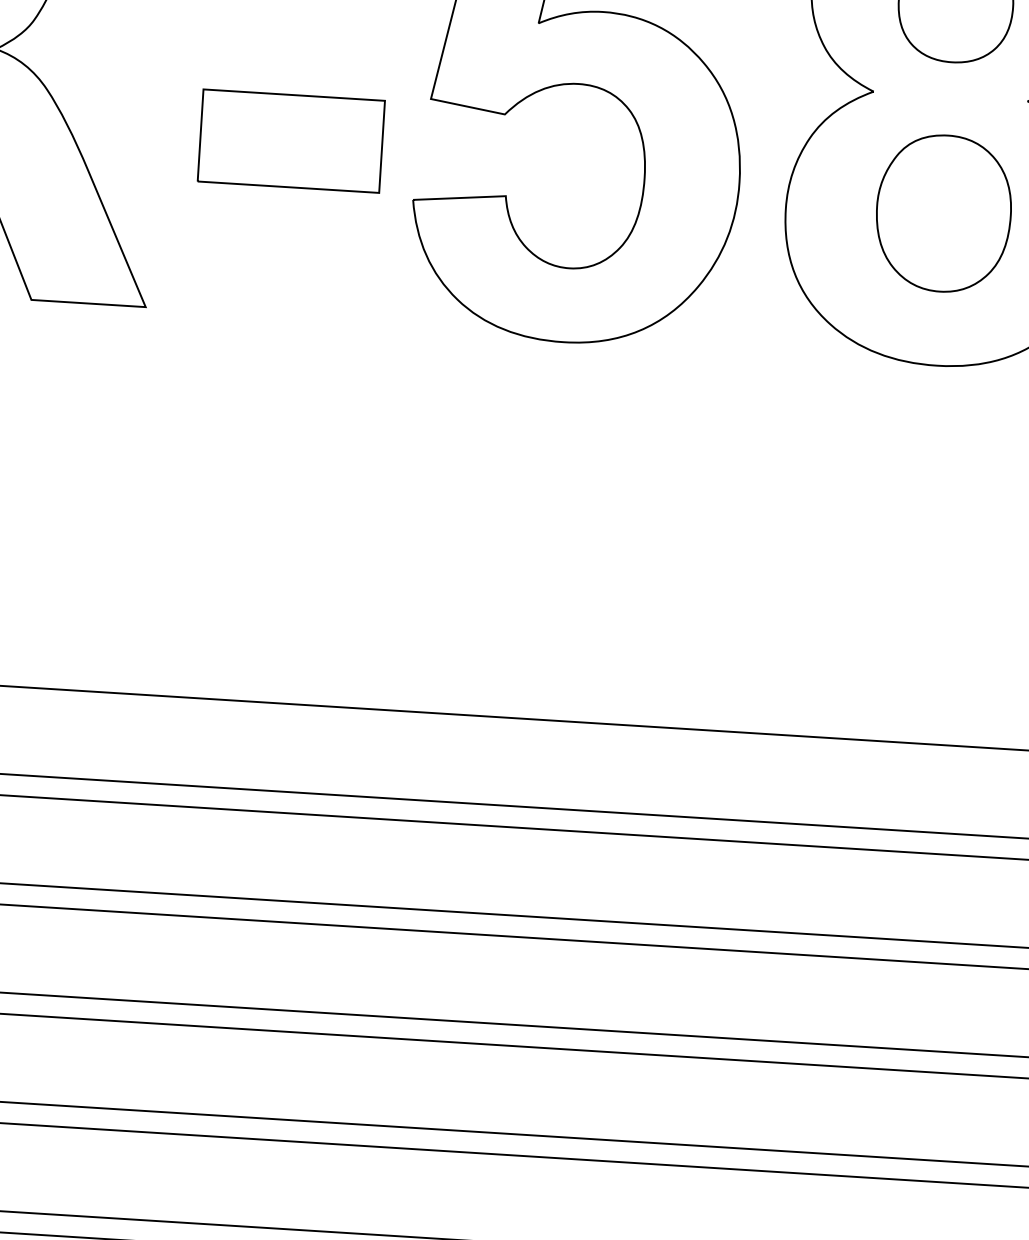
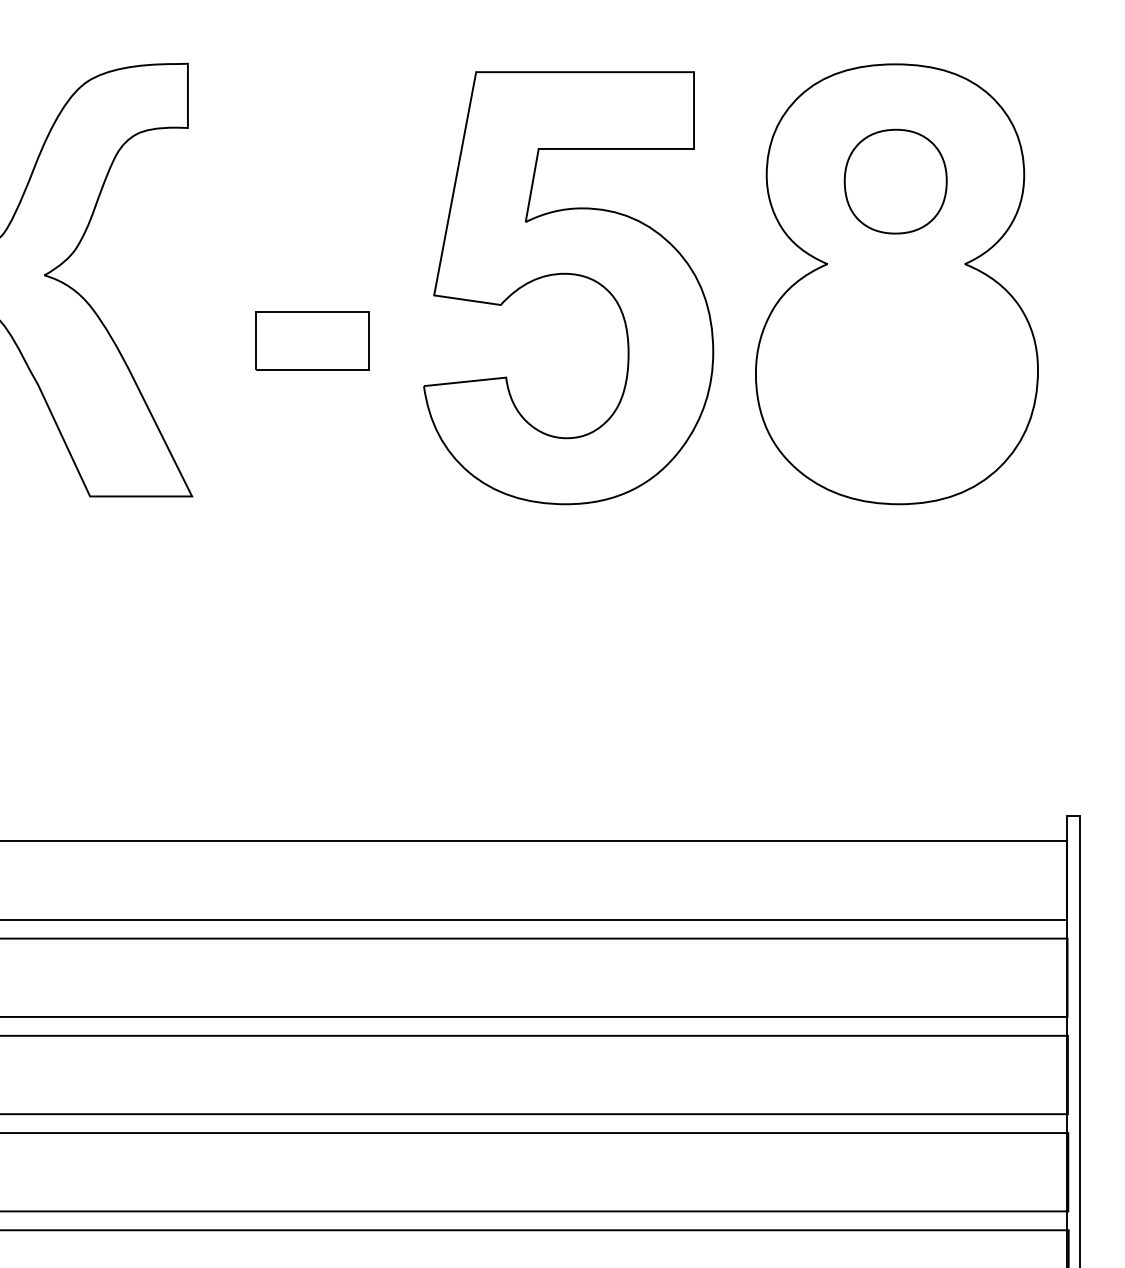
part: (290, 140) -> (311, 340), size x0.7
part: (943, 213) -> (896, 368), removed

